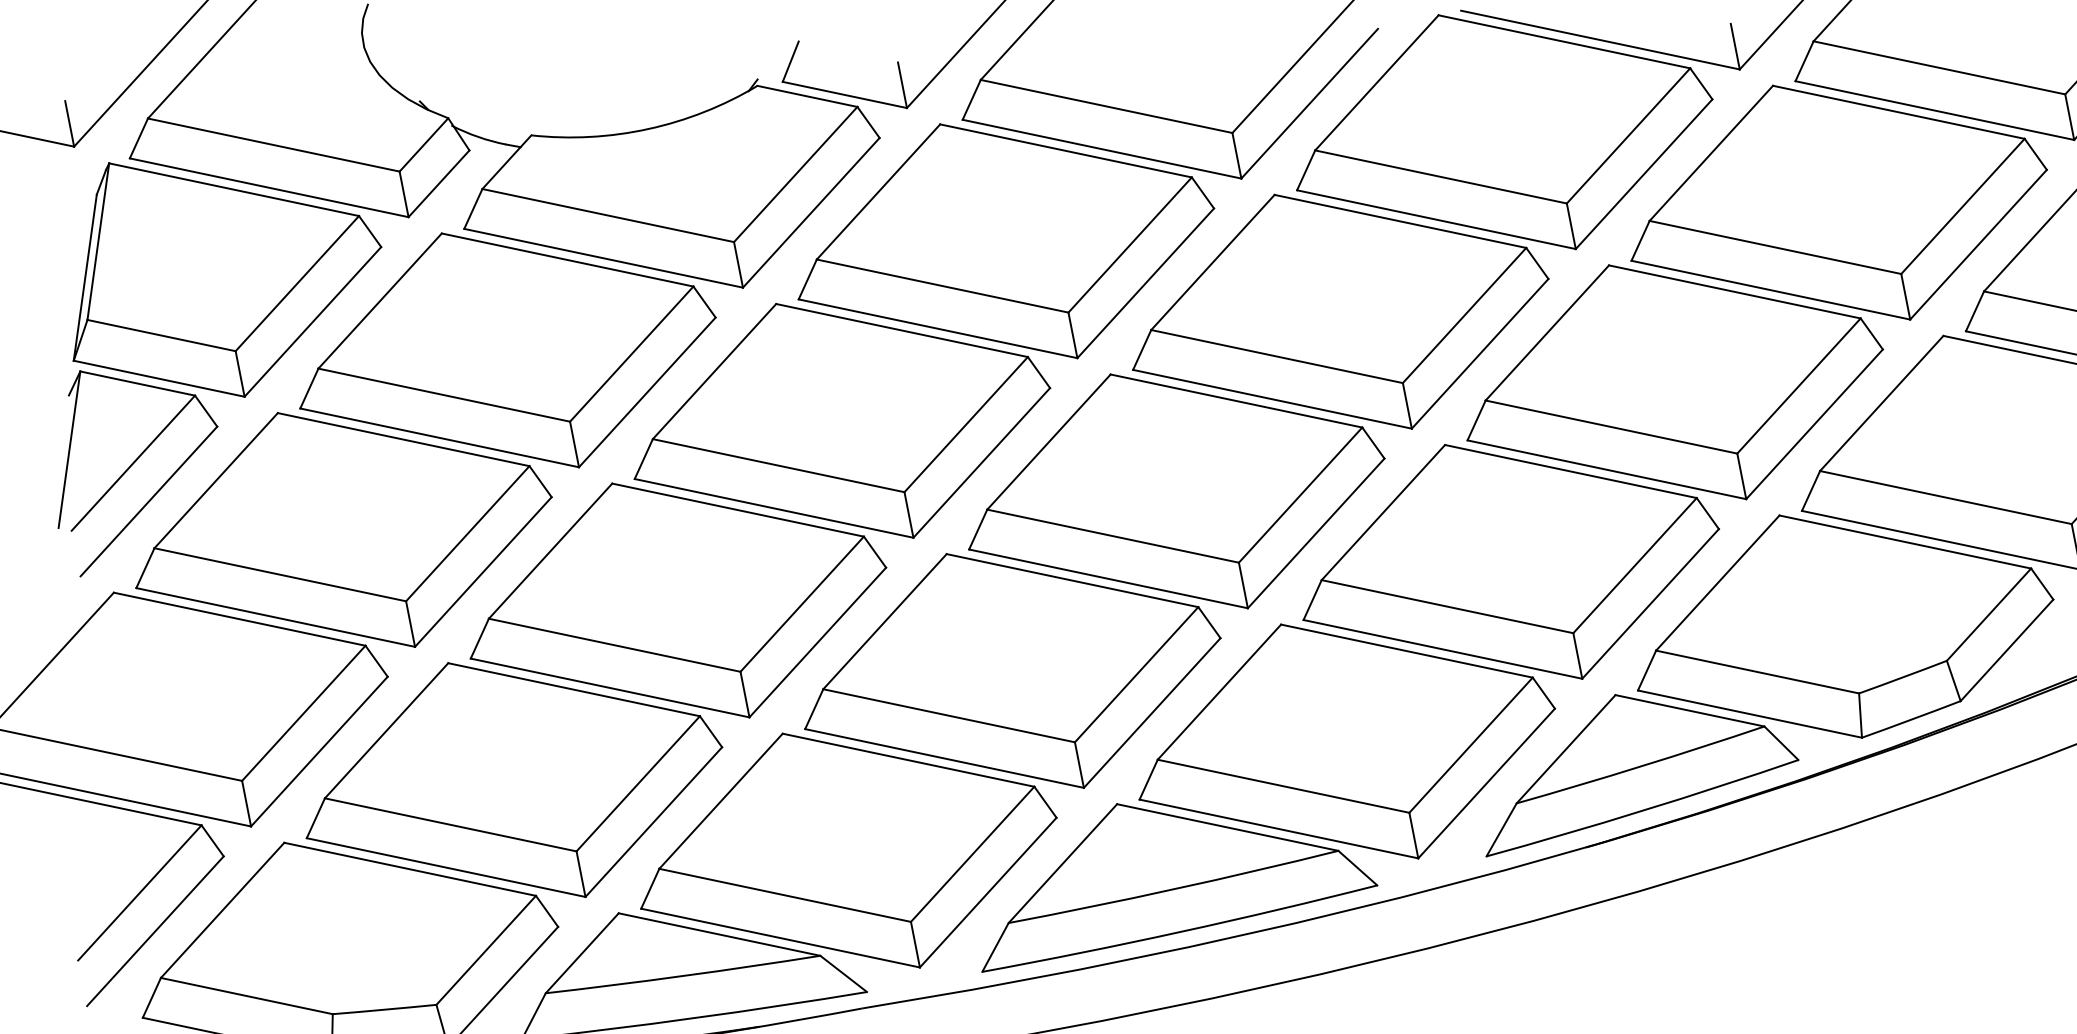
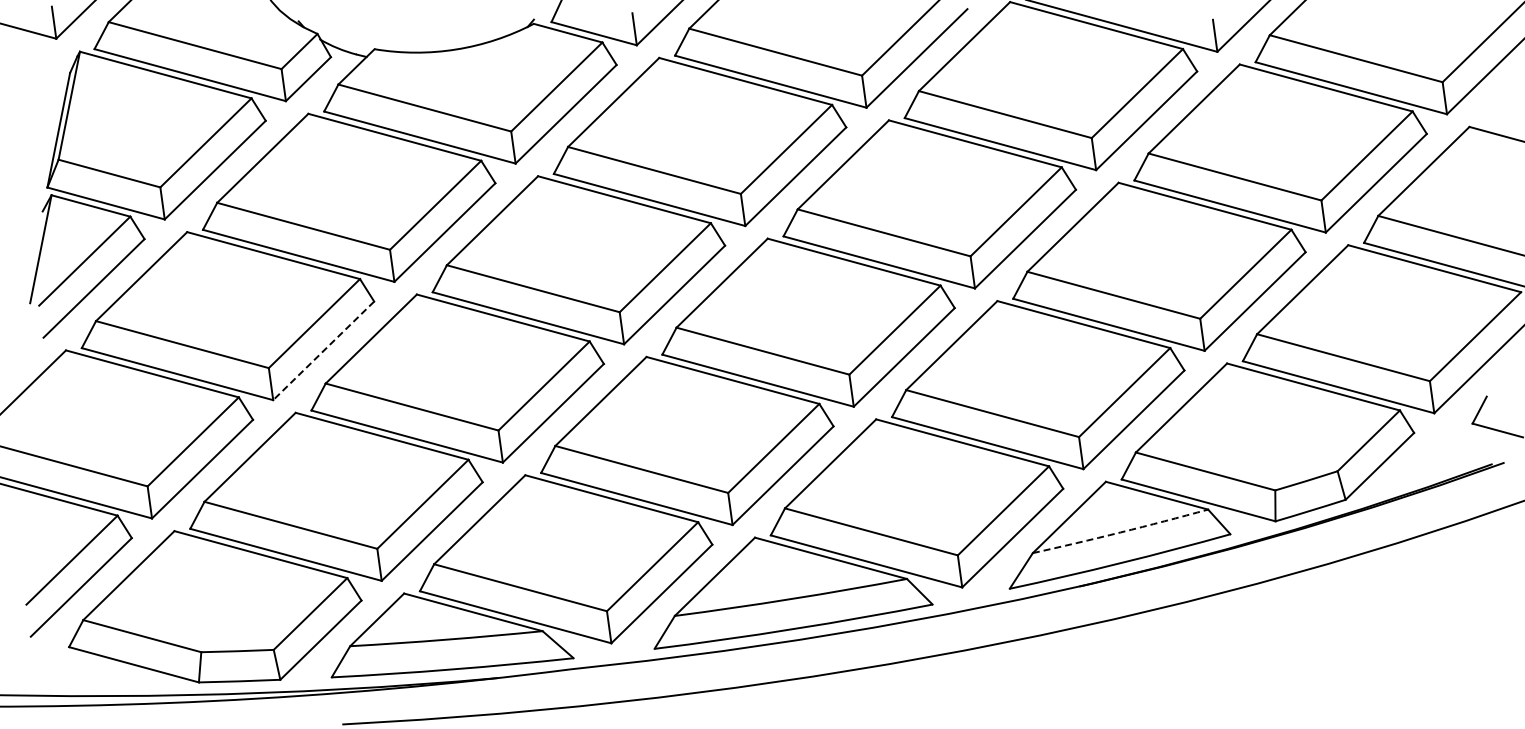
line: (483, 571) -> (323, 350), solid -> dashed
arc: (1640, 766) -> (1120, 532), solid -> dashed

